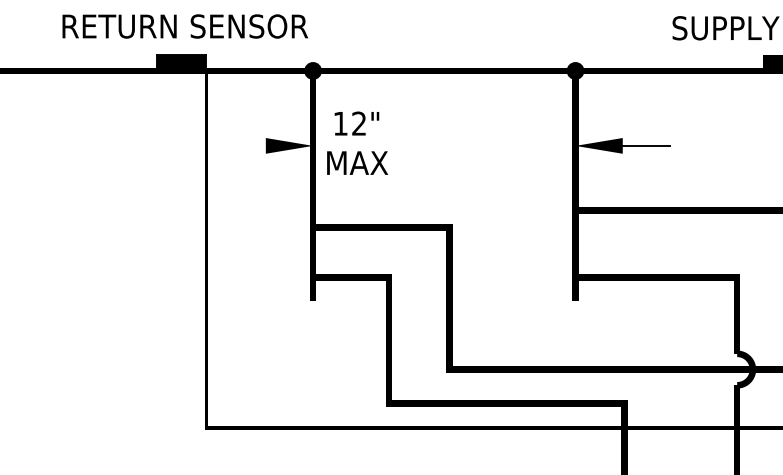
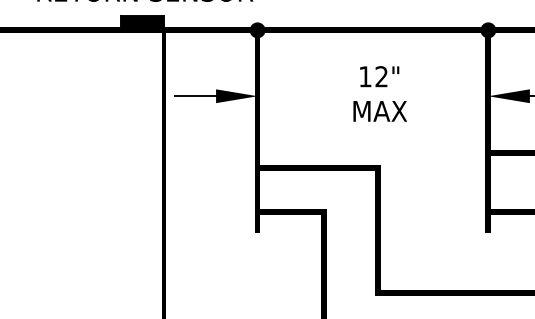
text: (357, 142) -> (380, 93), moved
line: (241, 145) -> (194, 95), added

